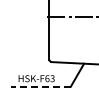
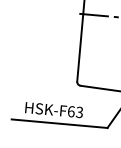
line: (40, 86) -> (59, 123), dashed -> solid

